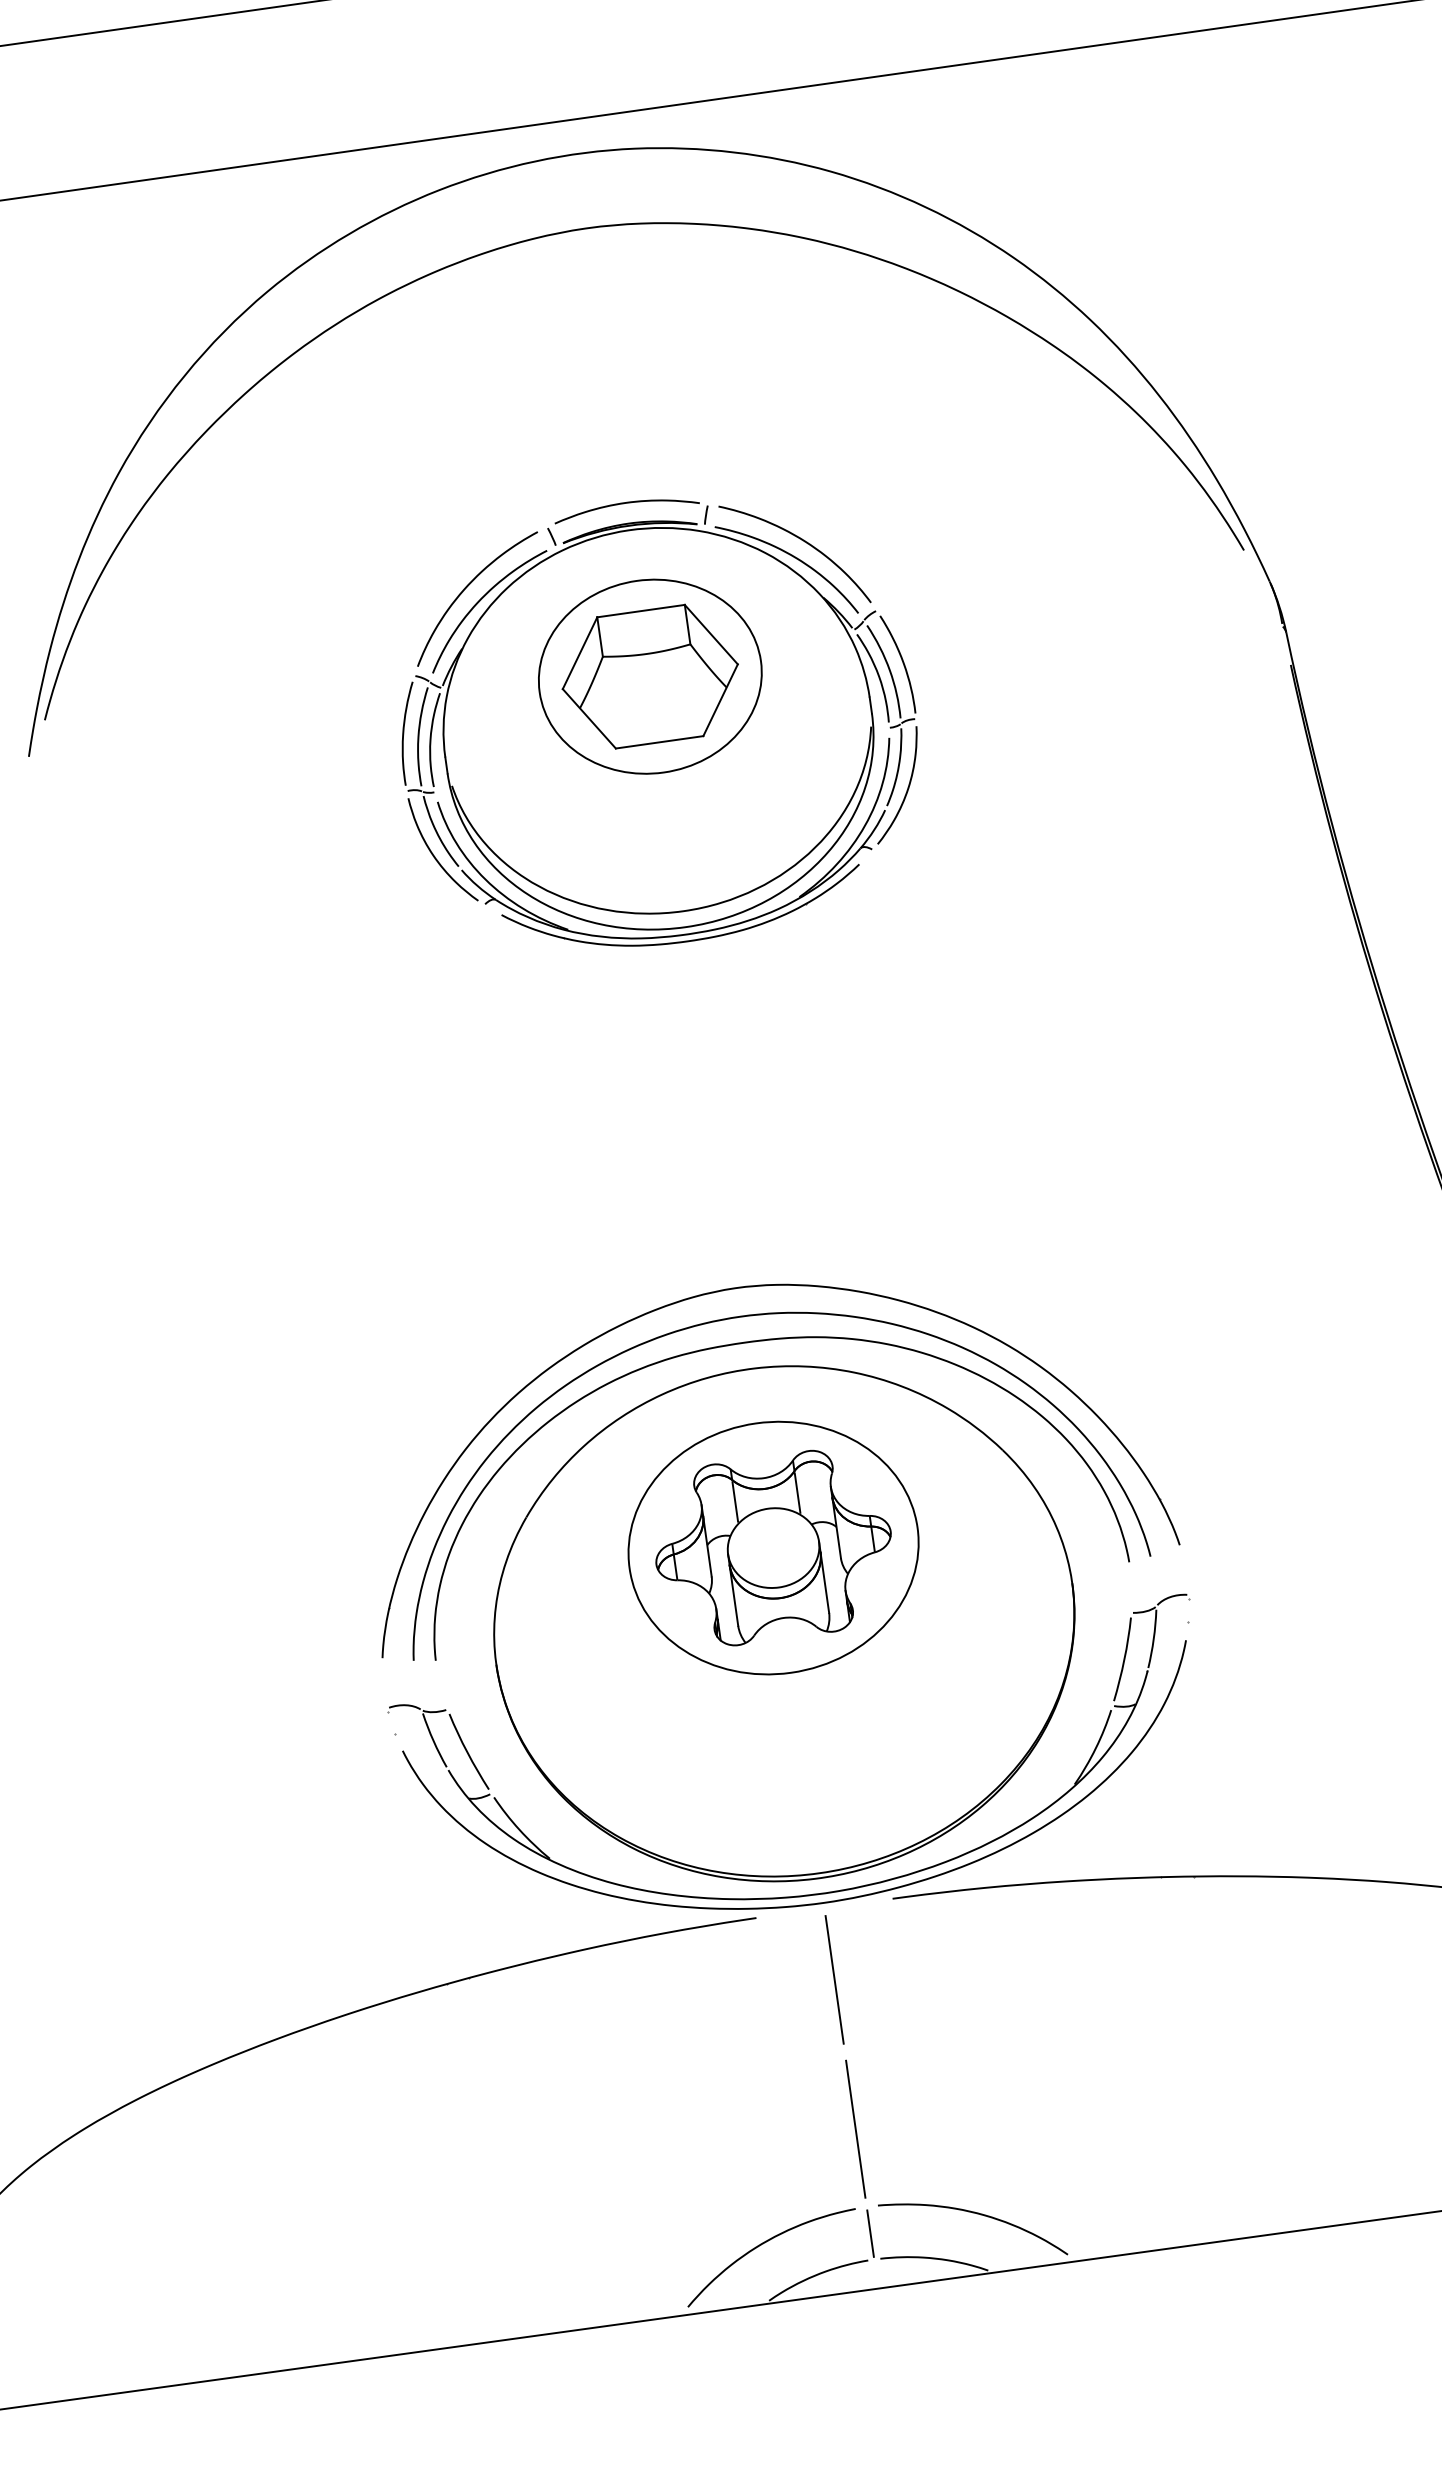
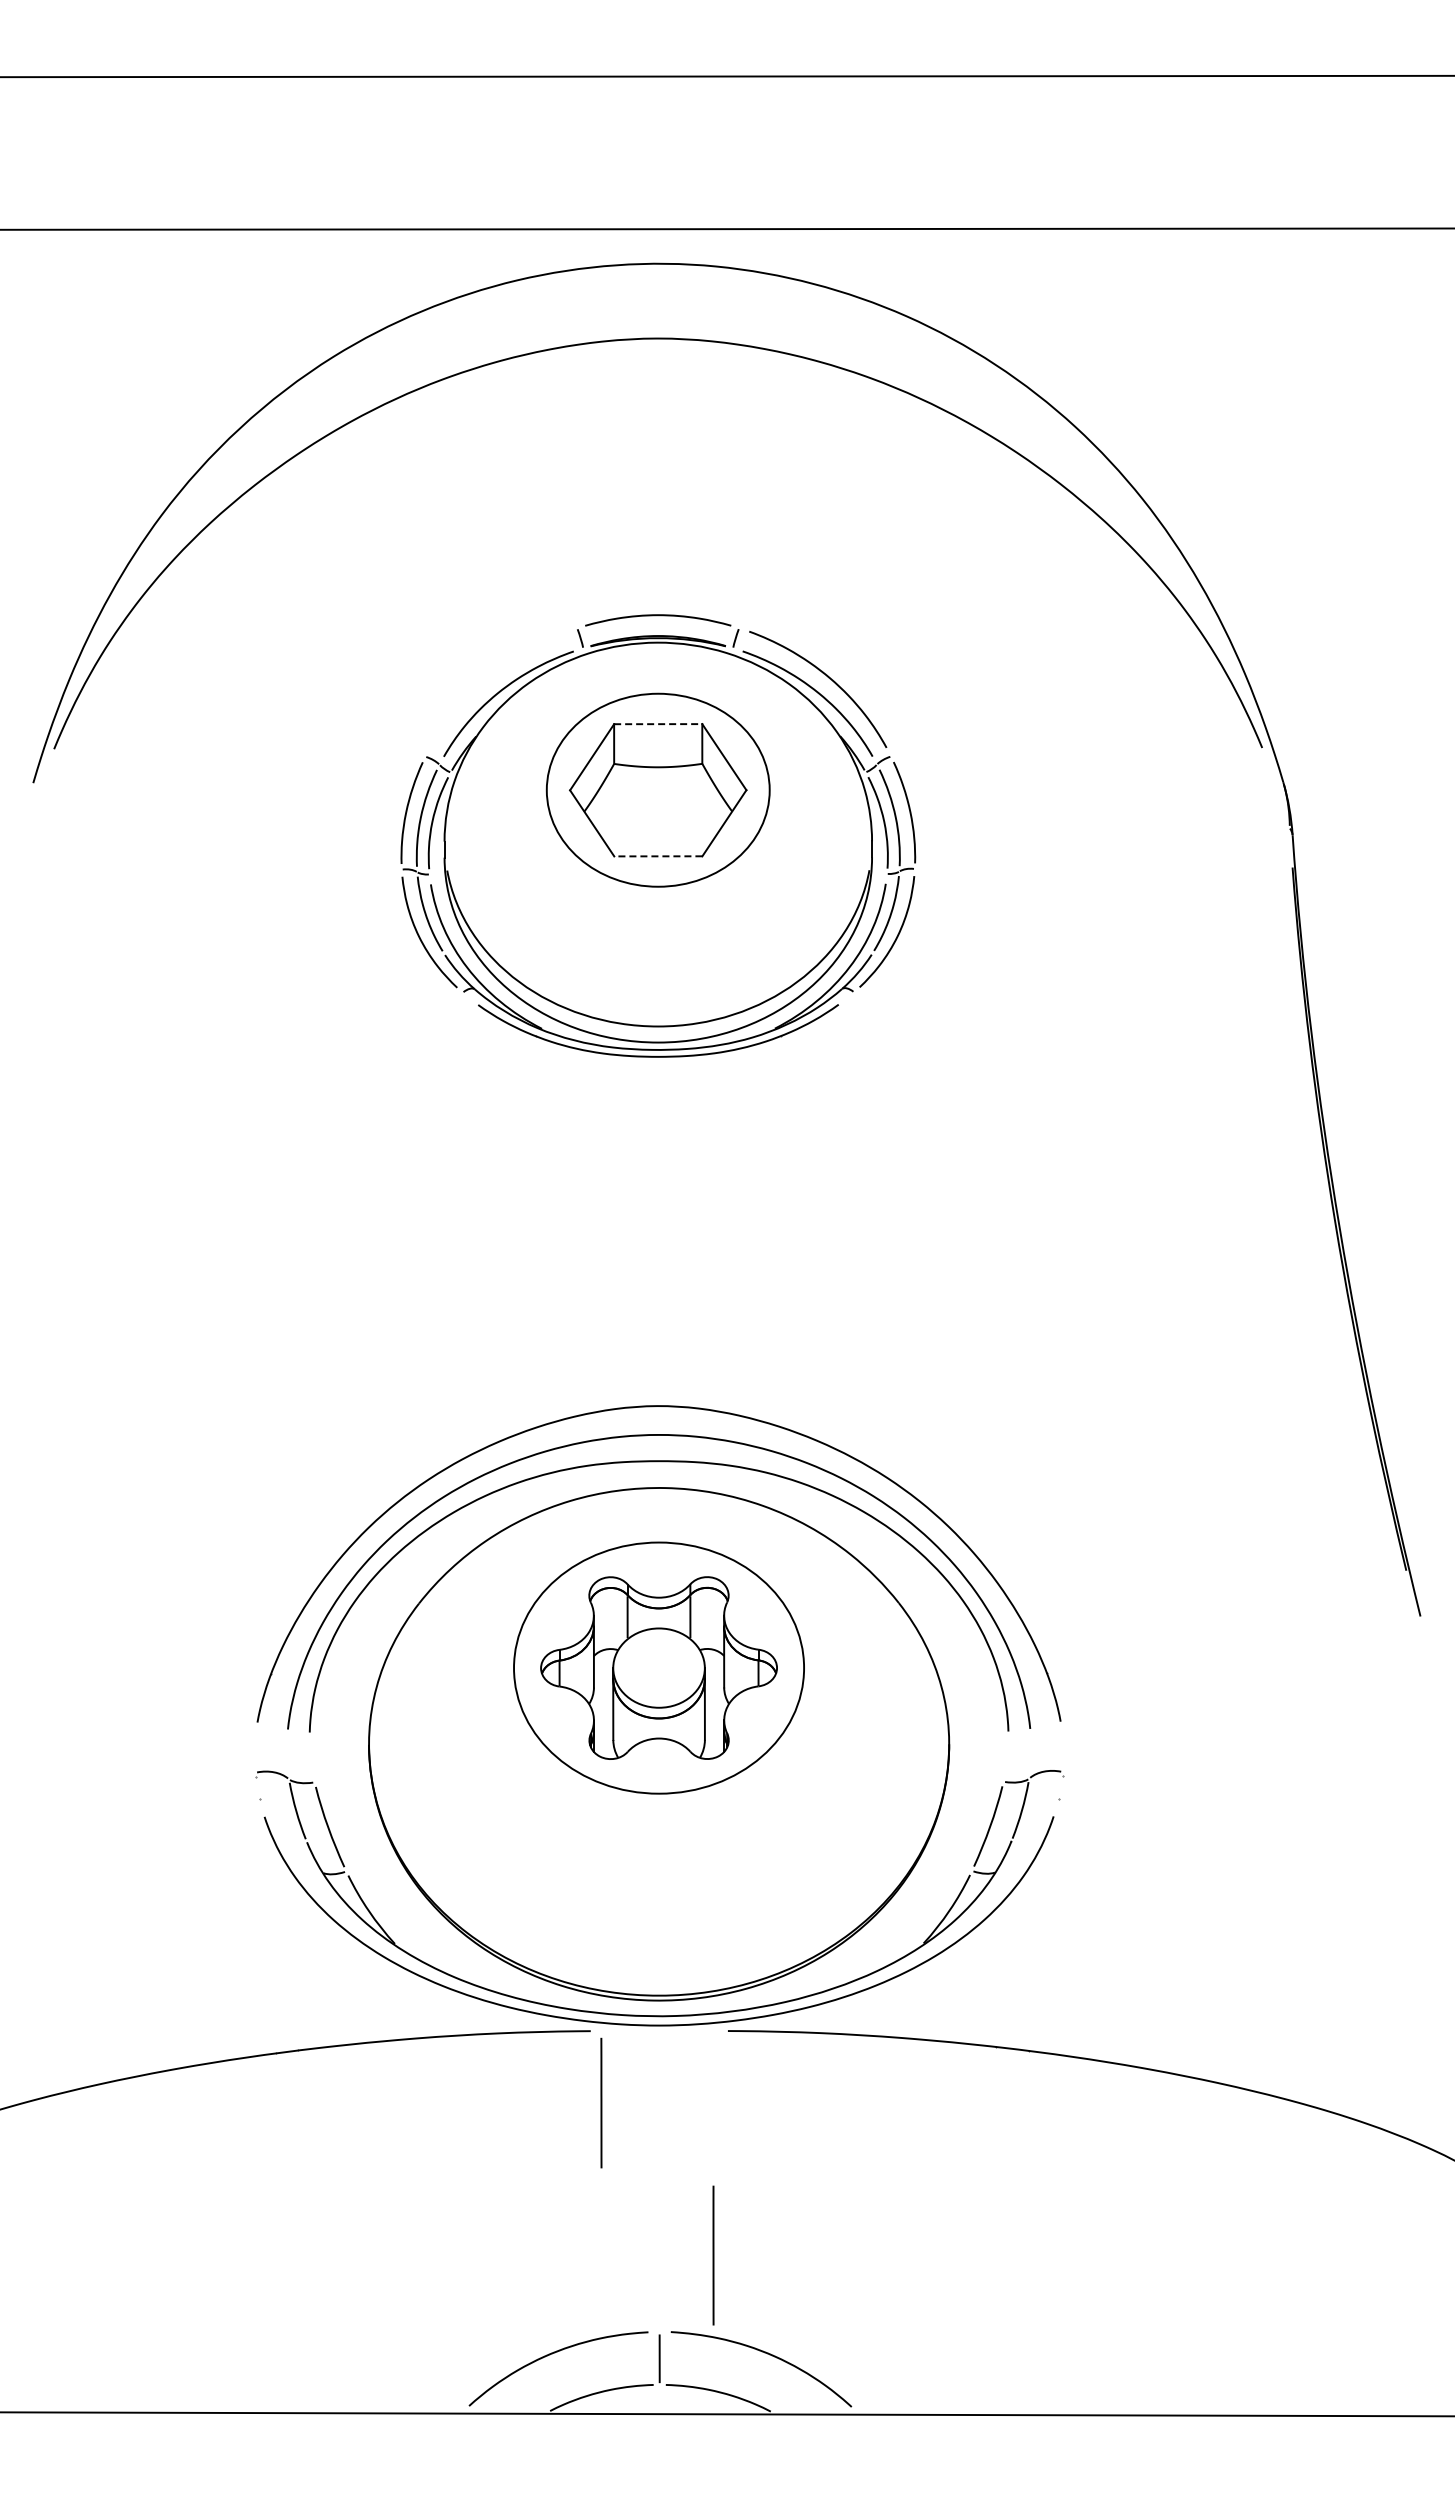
curve: (467, 588) -> (489, 677), removed
line: (641, 611) -> (658, 724), solid -> dashed
line: (658, 742) -> (657, 856), solid -> dashed
line: (834, 1979) -> (601, 2102), moved
line: (855, 2129) -> (713, 2255), moved

